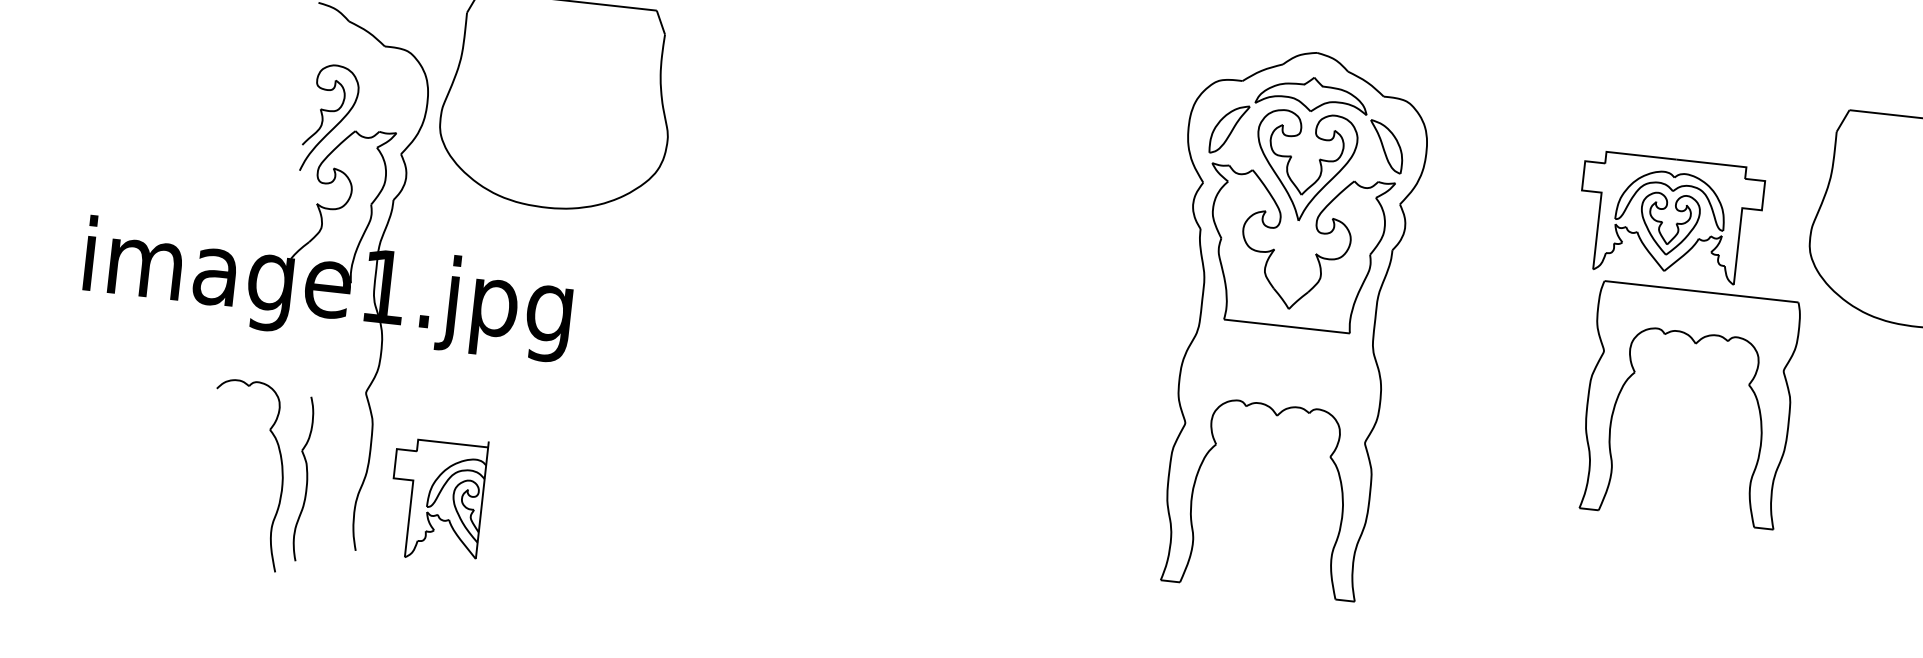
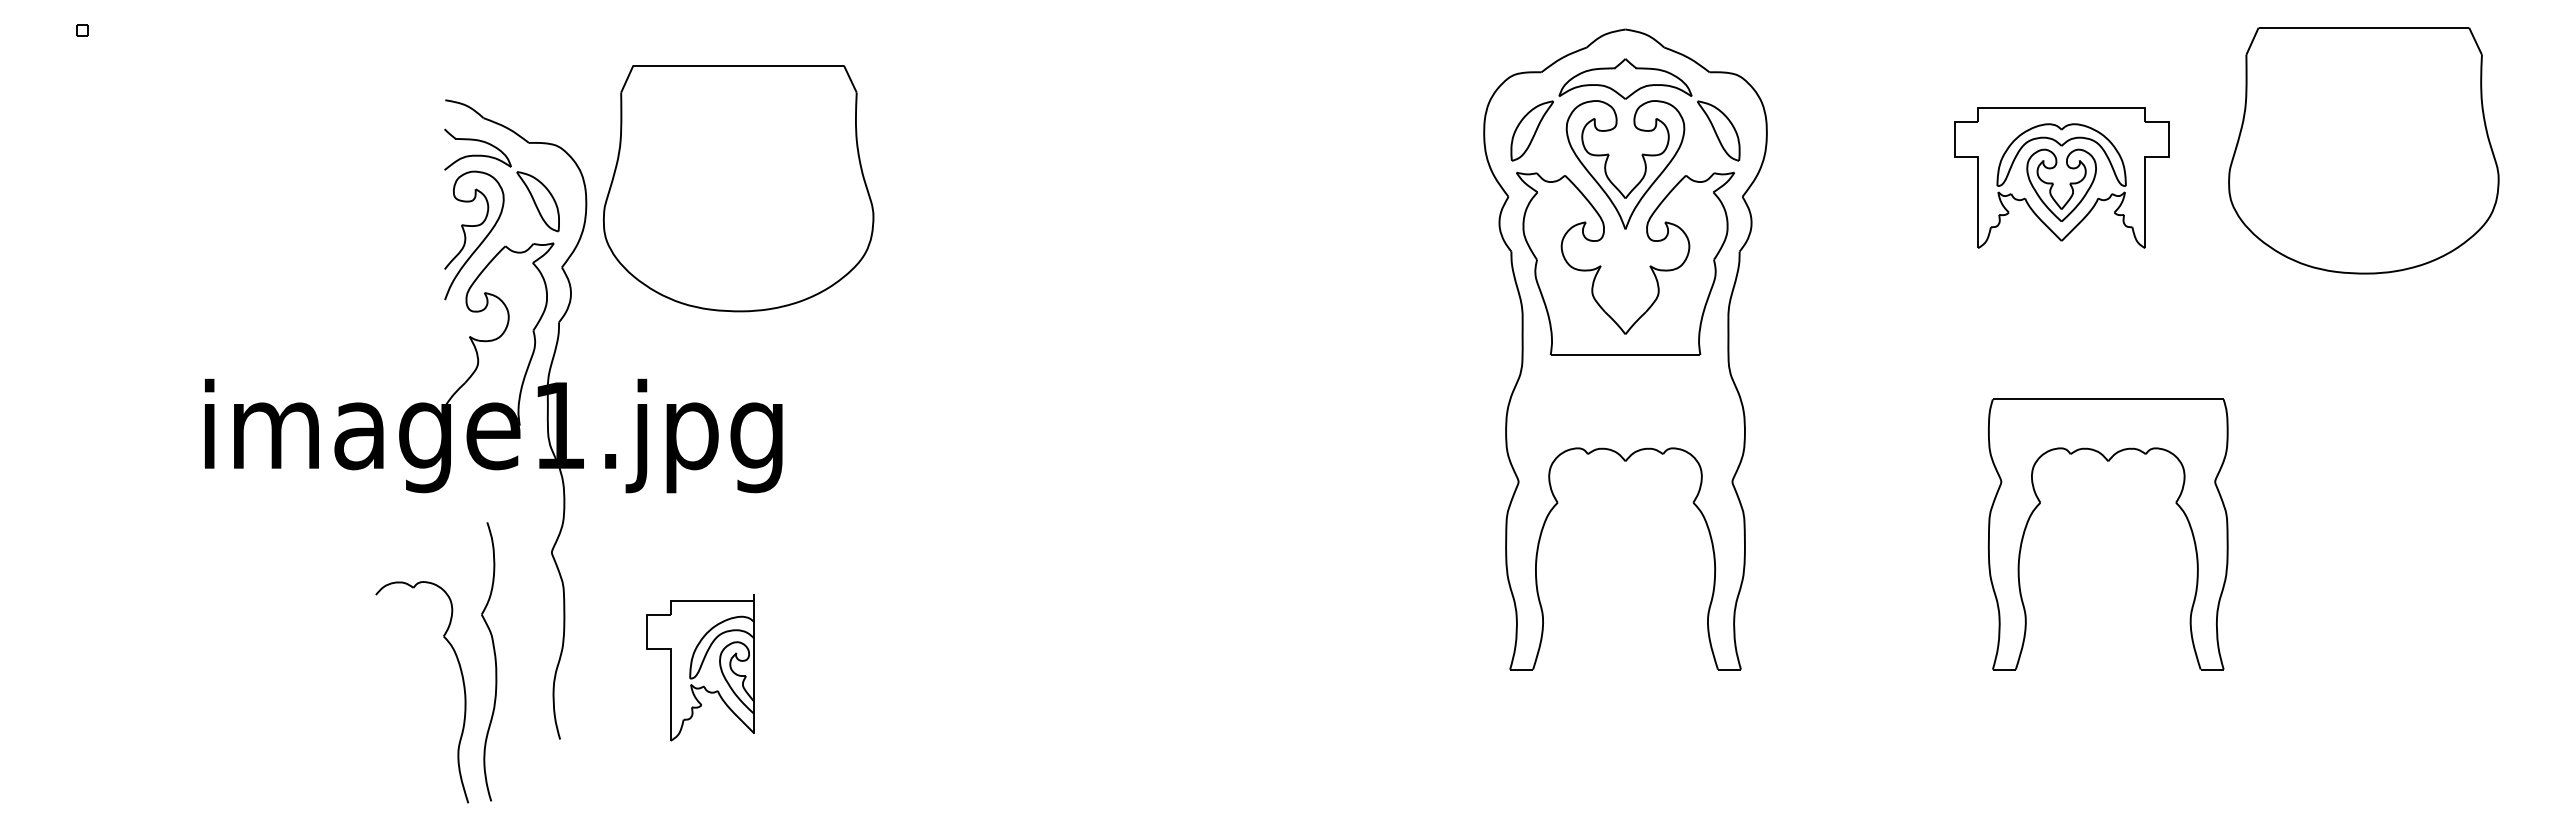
part: (366, 65) -> (509, 167), added
part: (1695, 343) -> (2107, 461), moved
part: (281, 476) -> (463, 689), moved
part: (303, 478) -> (489, 661), size x1.43
part: (436, 498) -> (700, 667), moved

